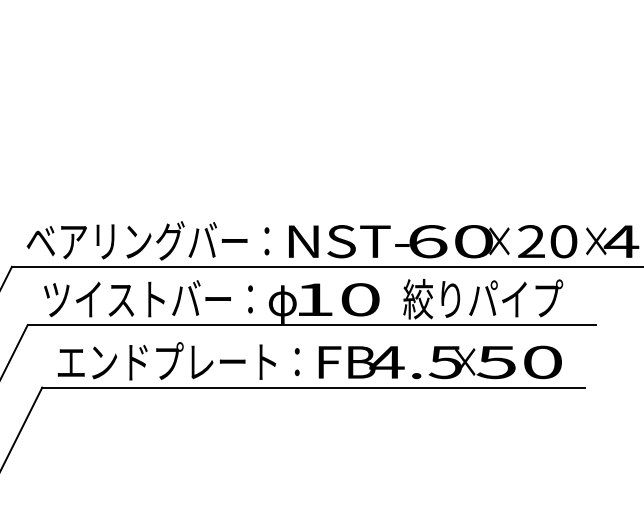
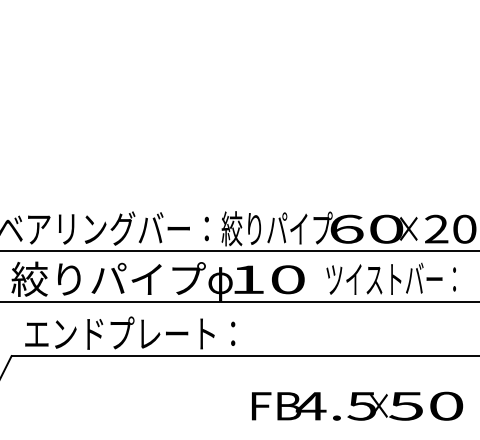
text: (347, 240) -> (276, 228), NST- -> 絞りパイプ
text: (153, 299) -> (108, 279), ツイストバー： -> 絞りパイプ
text: (483, 299) -> (394, 279), 絞りパイプ -> ツイストバー：
text: (439, 362) -> (356, 406), moved

